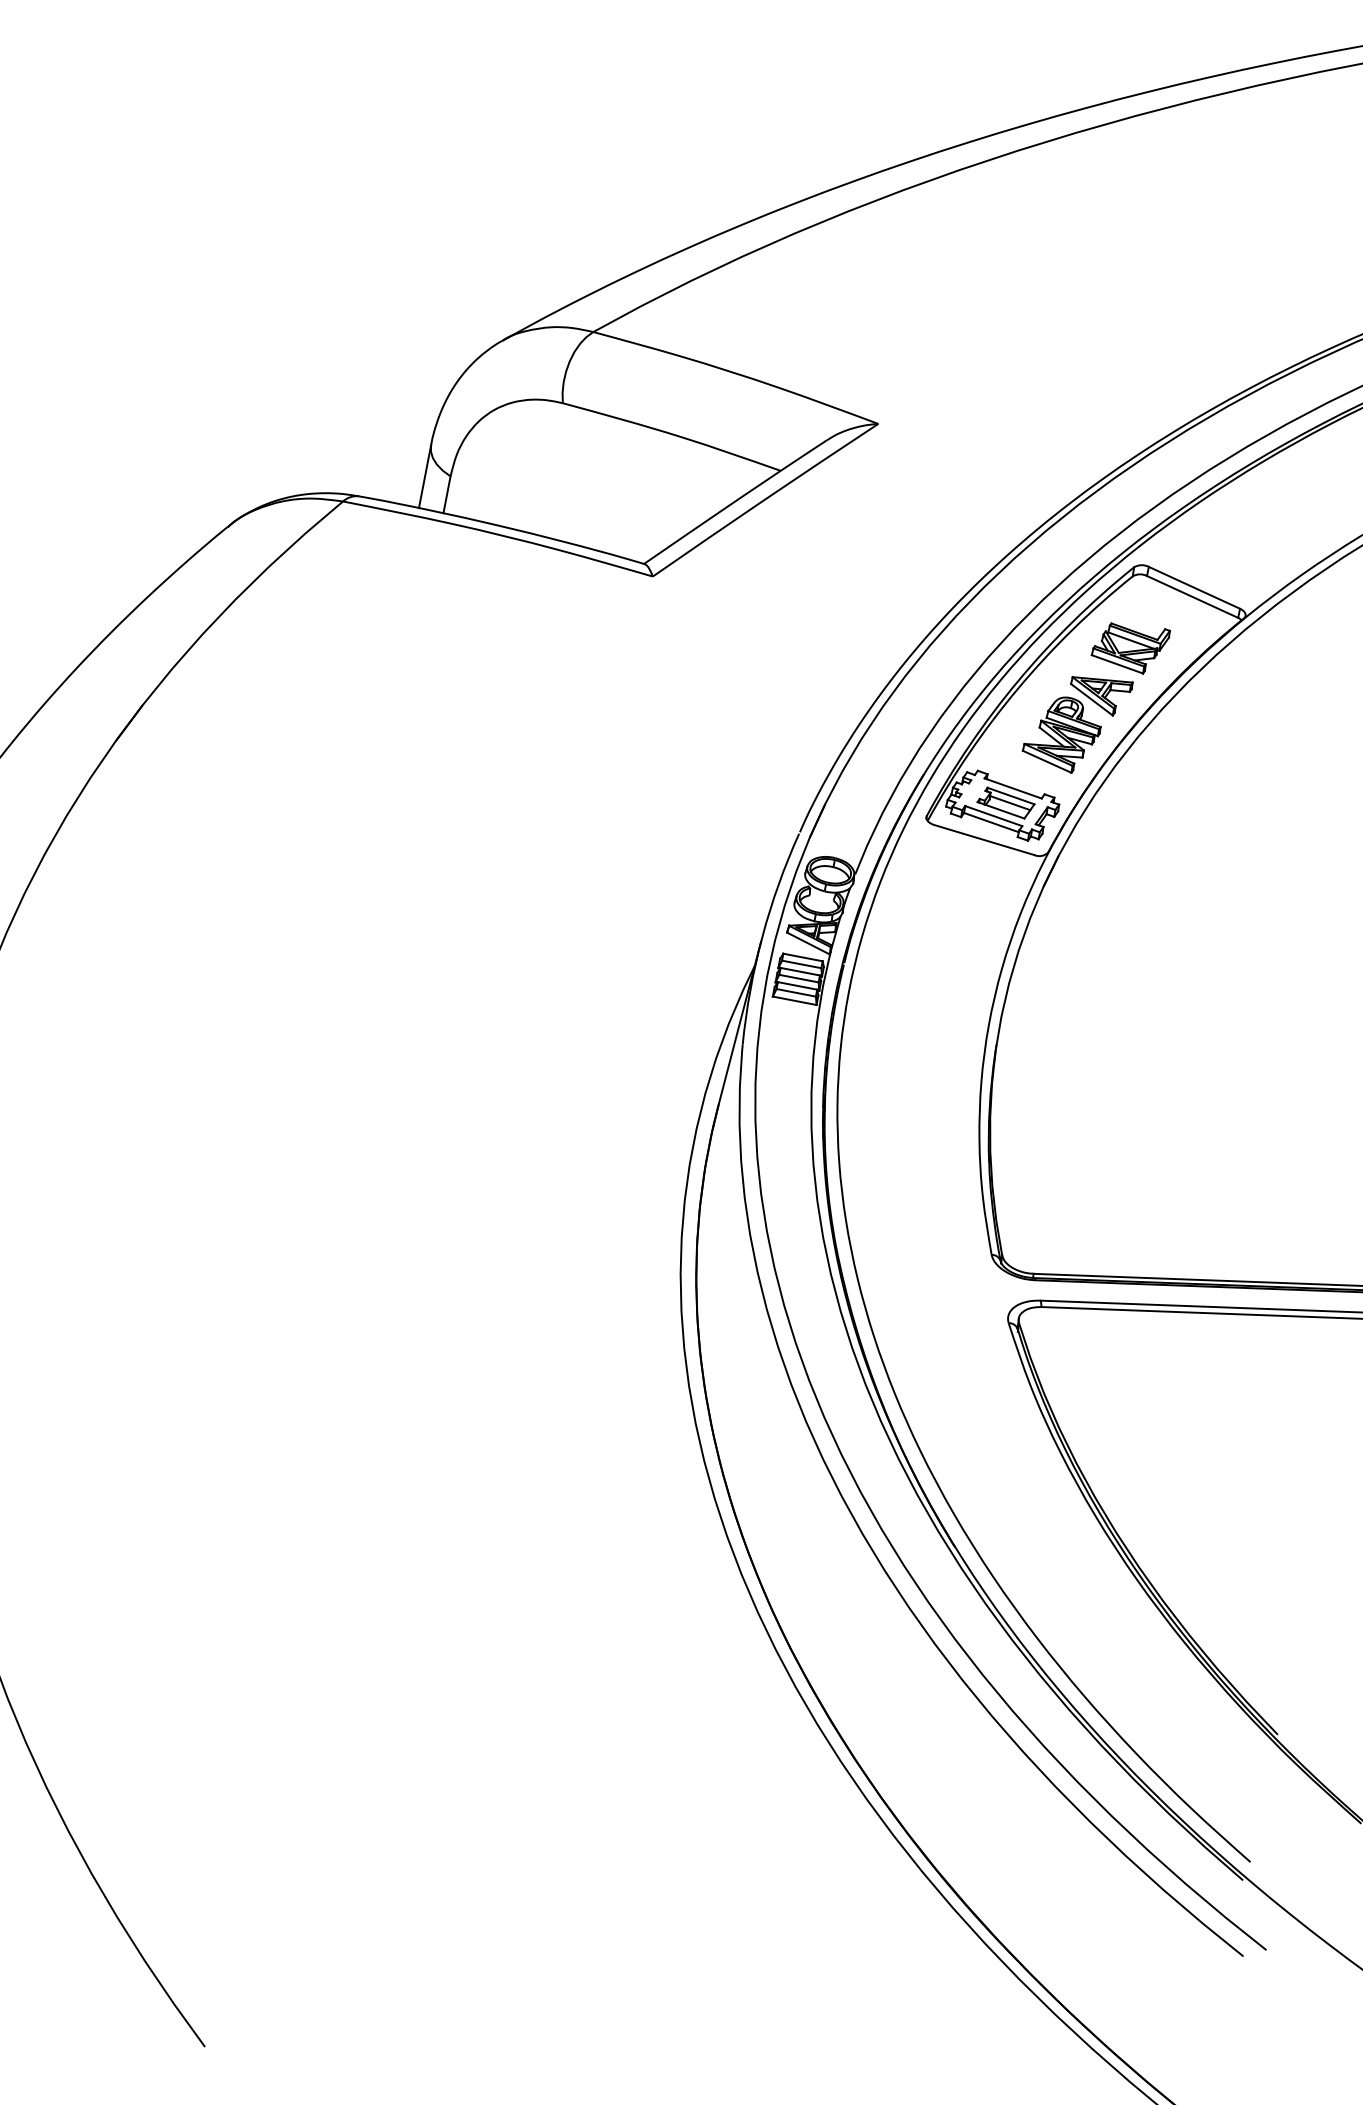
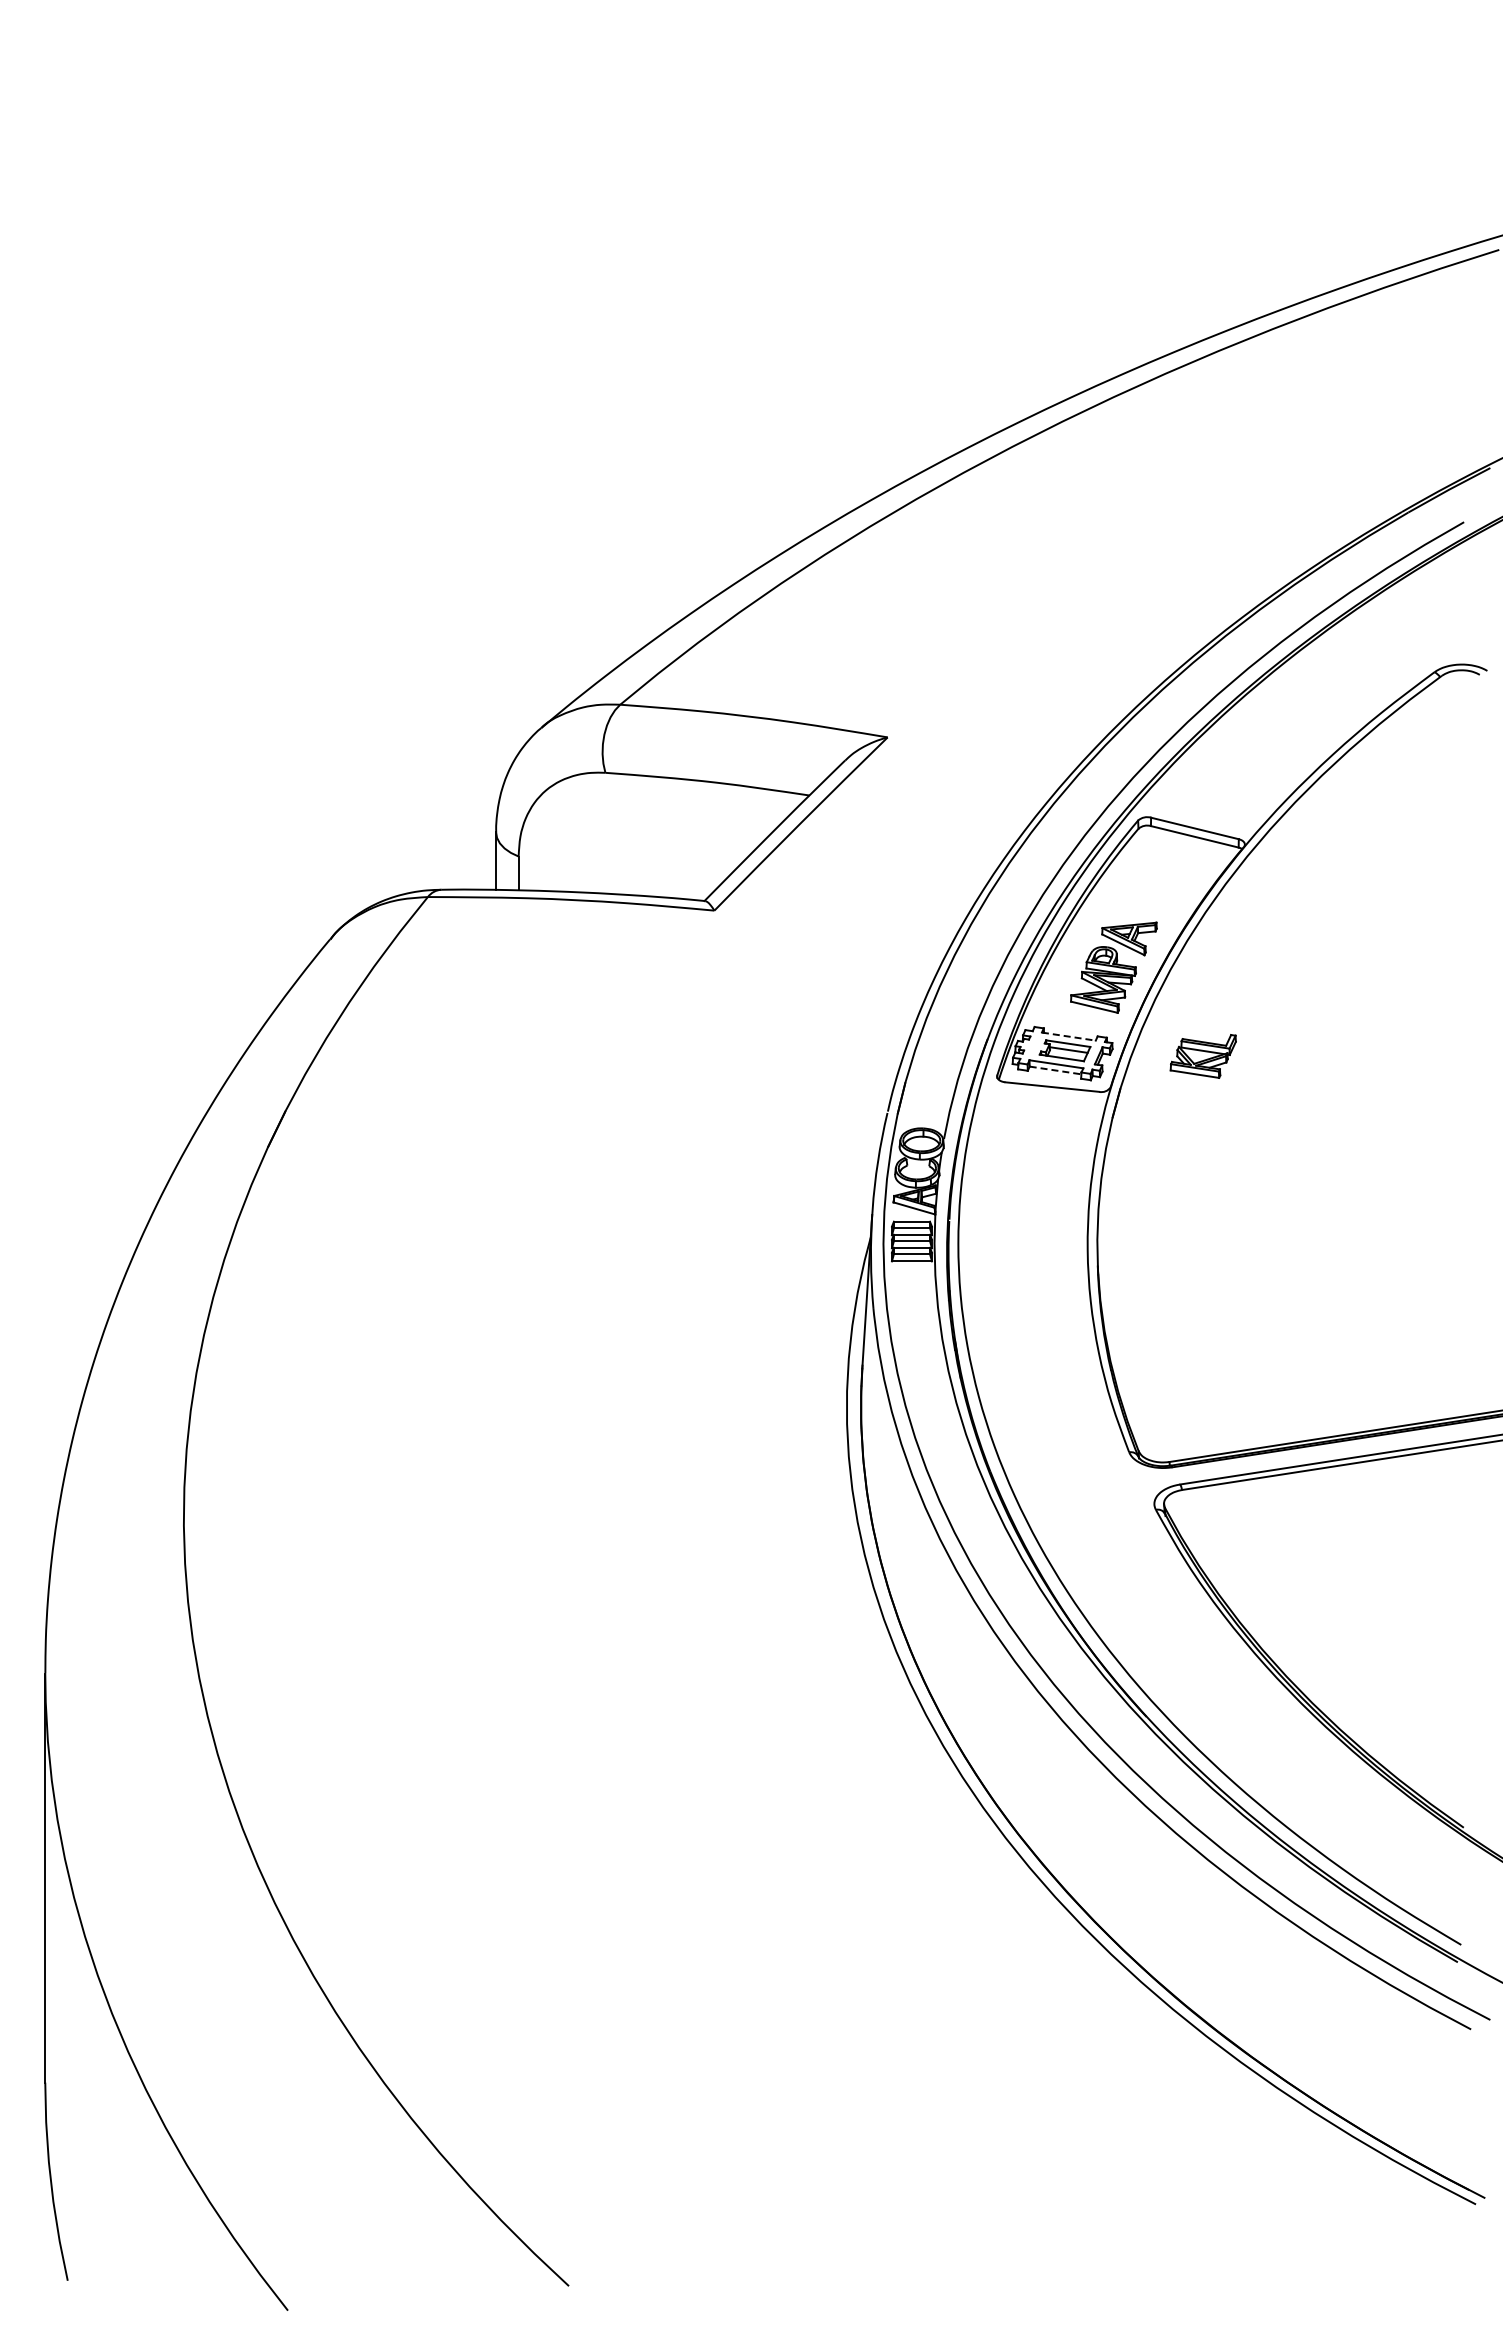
part: (1129, 646) -> (1202, 1056), moved
line: (1013, 788) -> (1069, 1036), solid -> dashed
line: (992, 822) -> (1056, 1070), solid -> dashed

